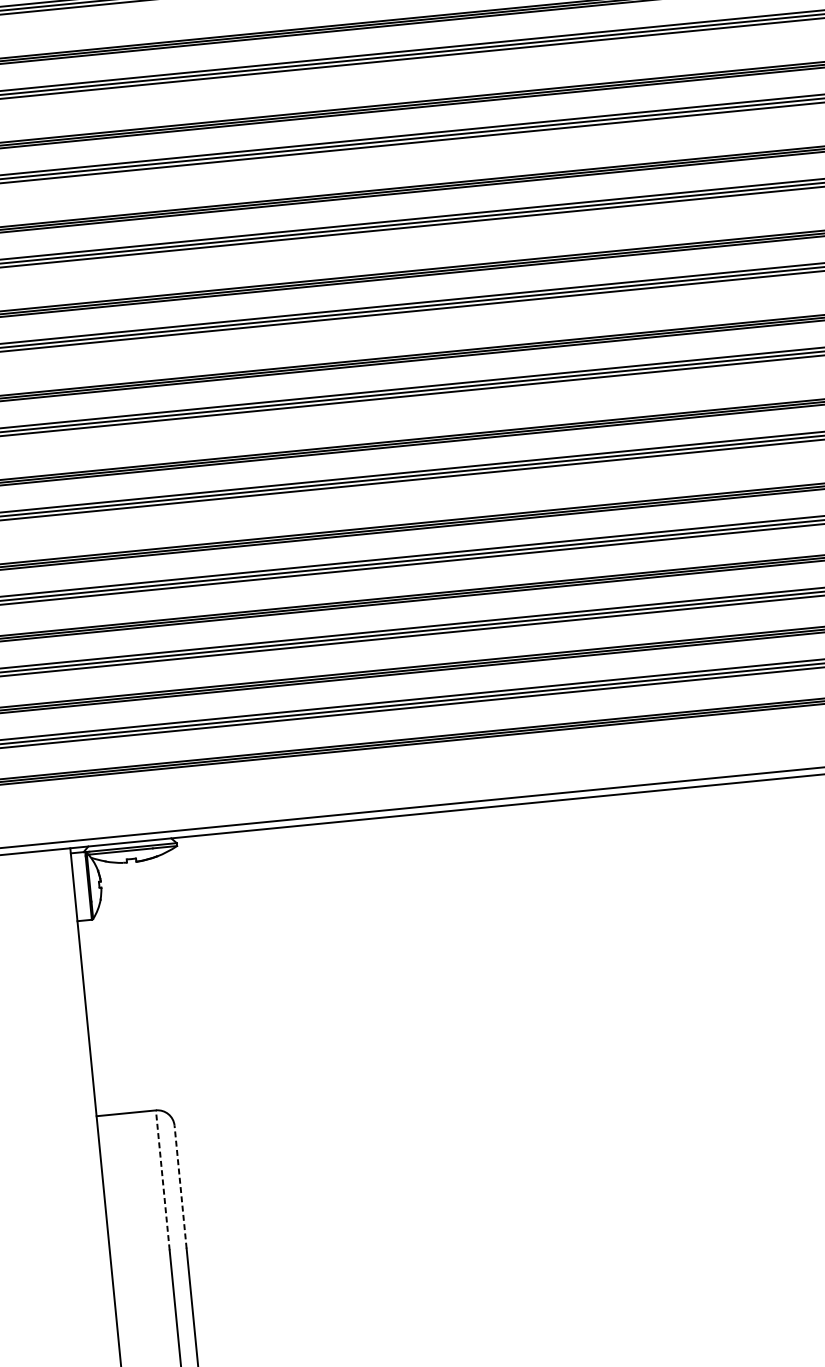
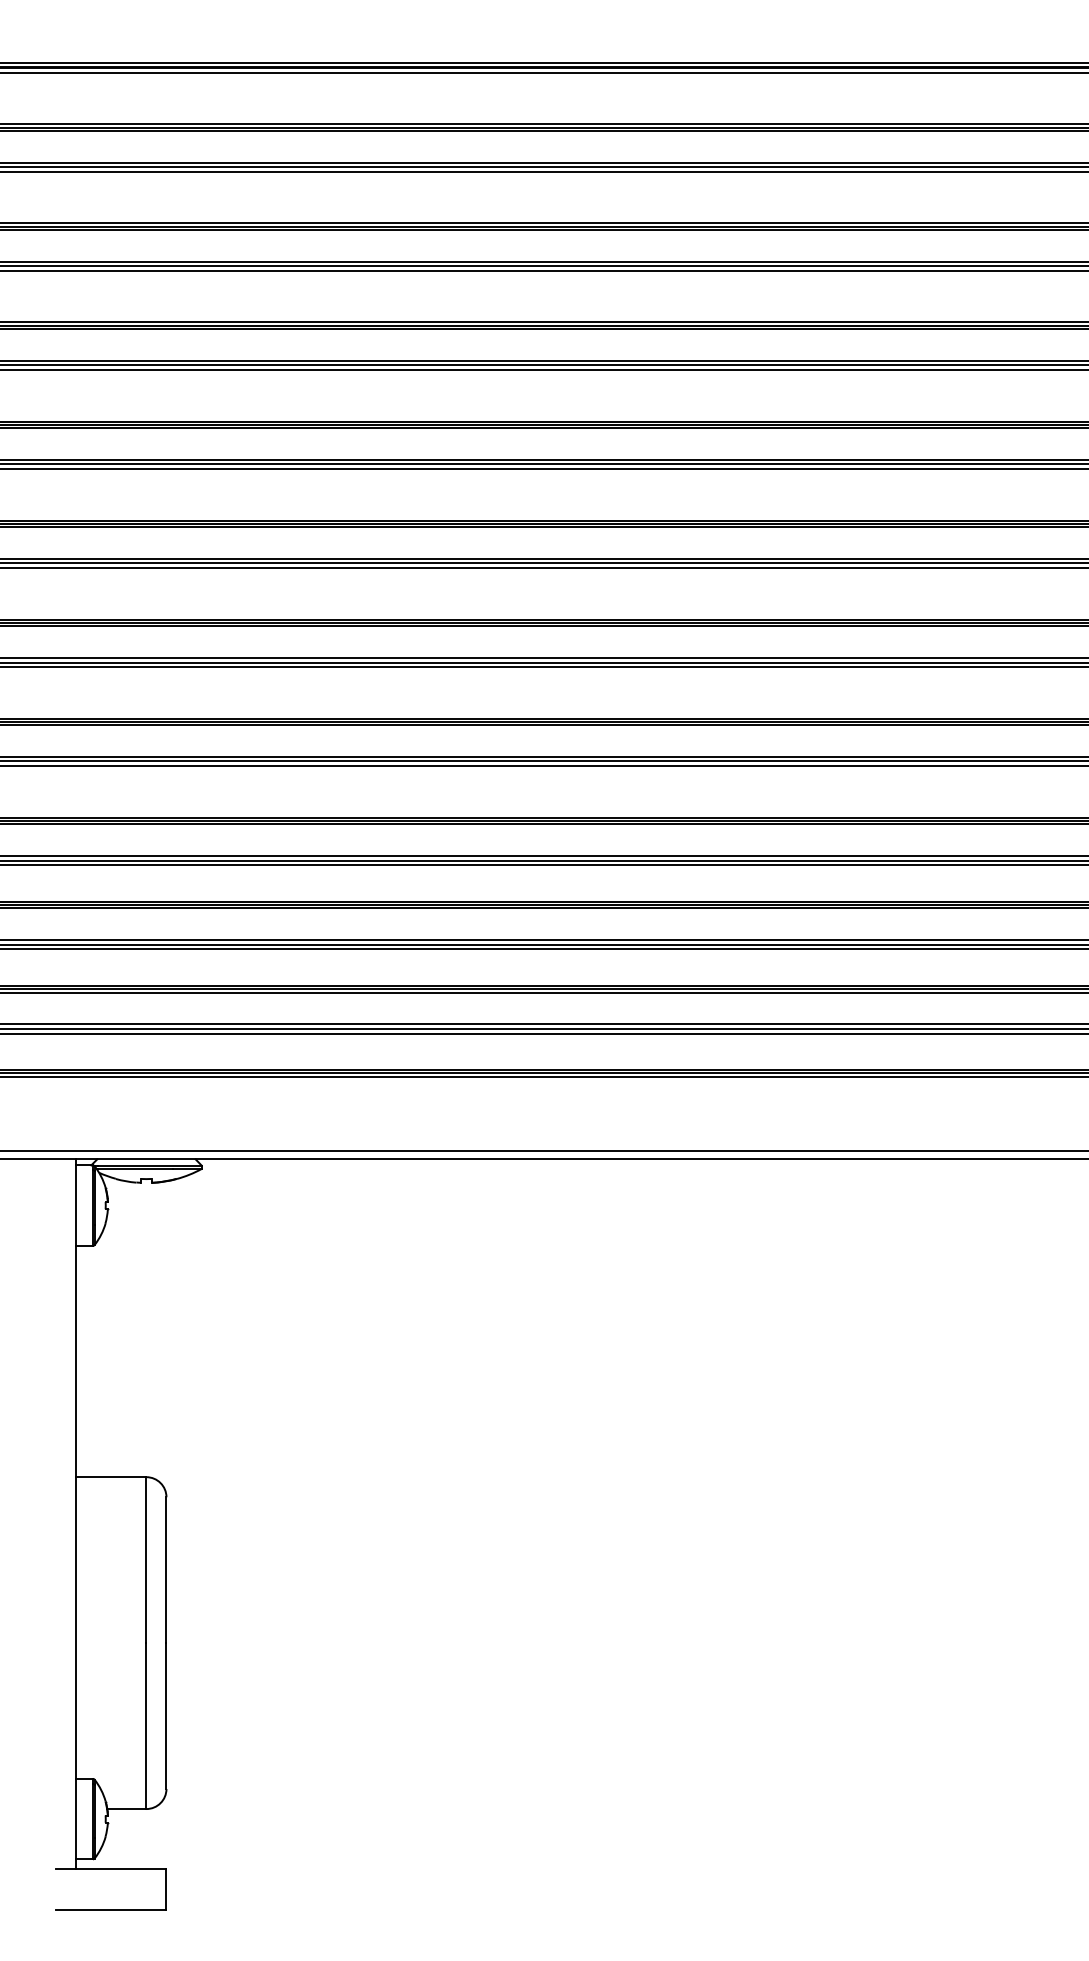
line: (162, 1180) -> (146, 1560), dashed -> solid
line: (180, 1187) -> (166, 1570), dashed -> solid

